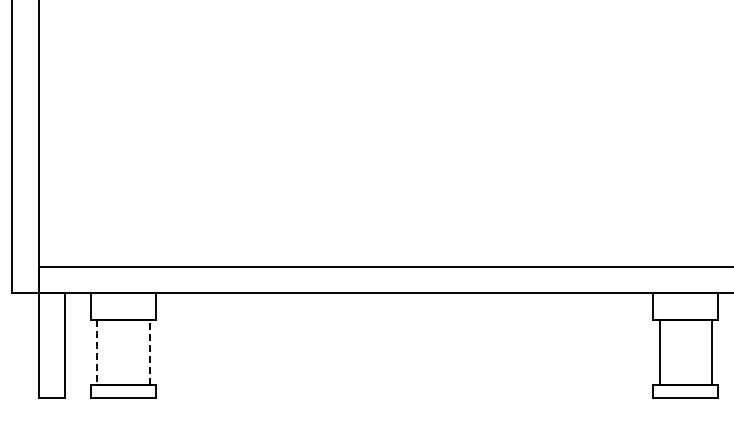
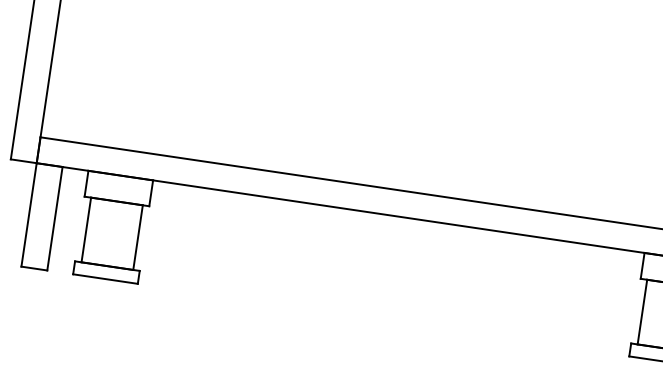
line: (97, 352) -> (86, 230), dashed -> solid
line: (149, 352) -> (137, 237), dashed -> solid

